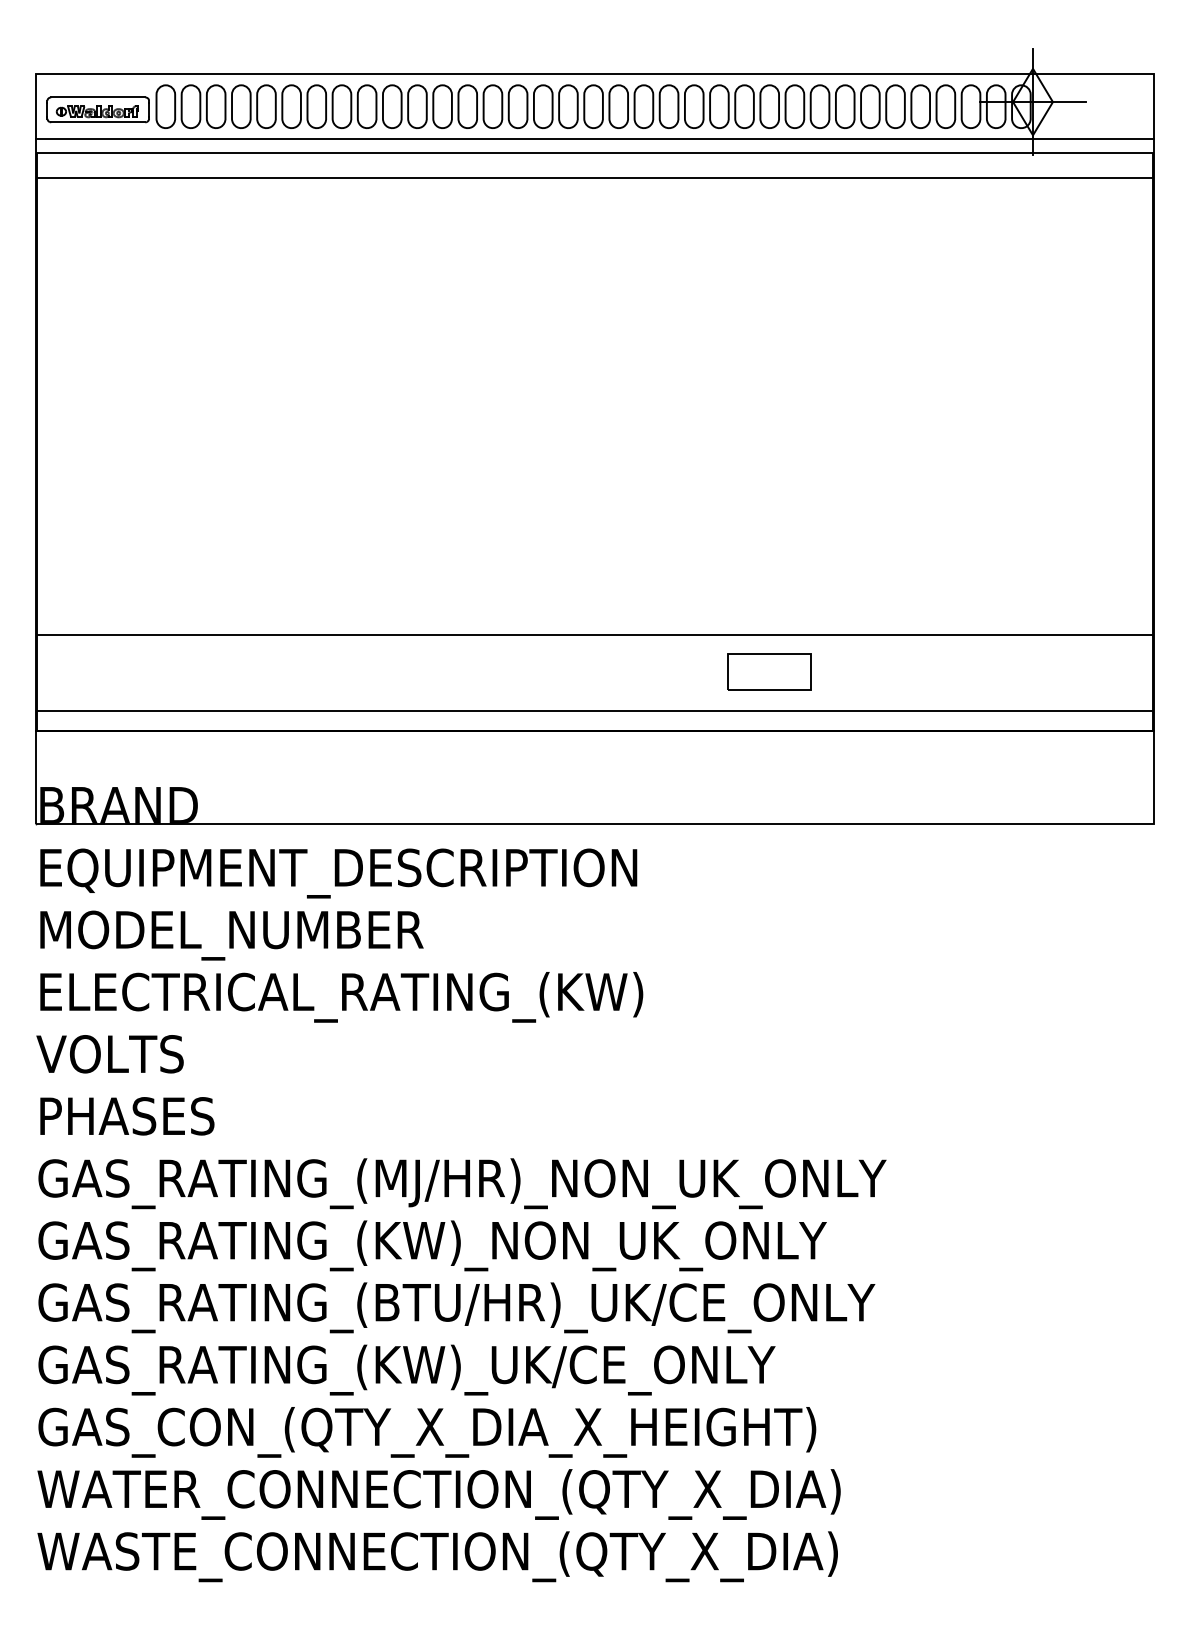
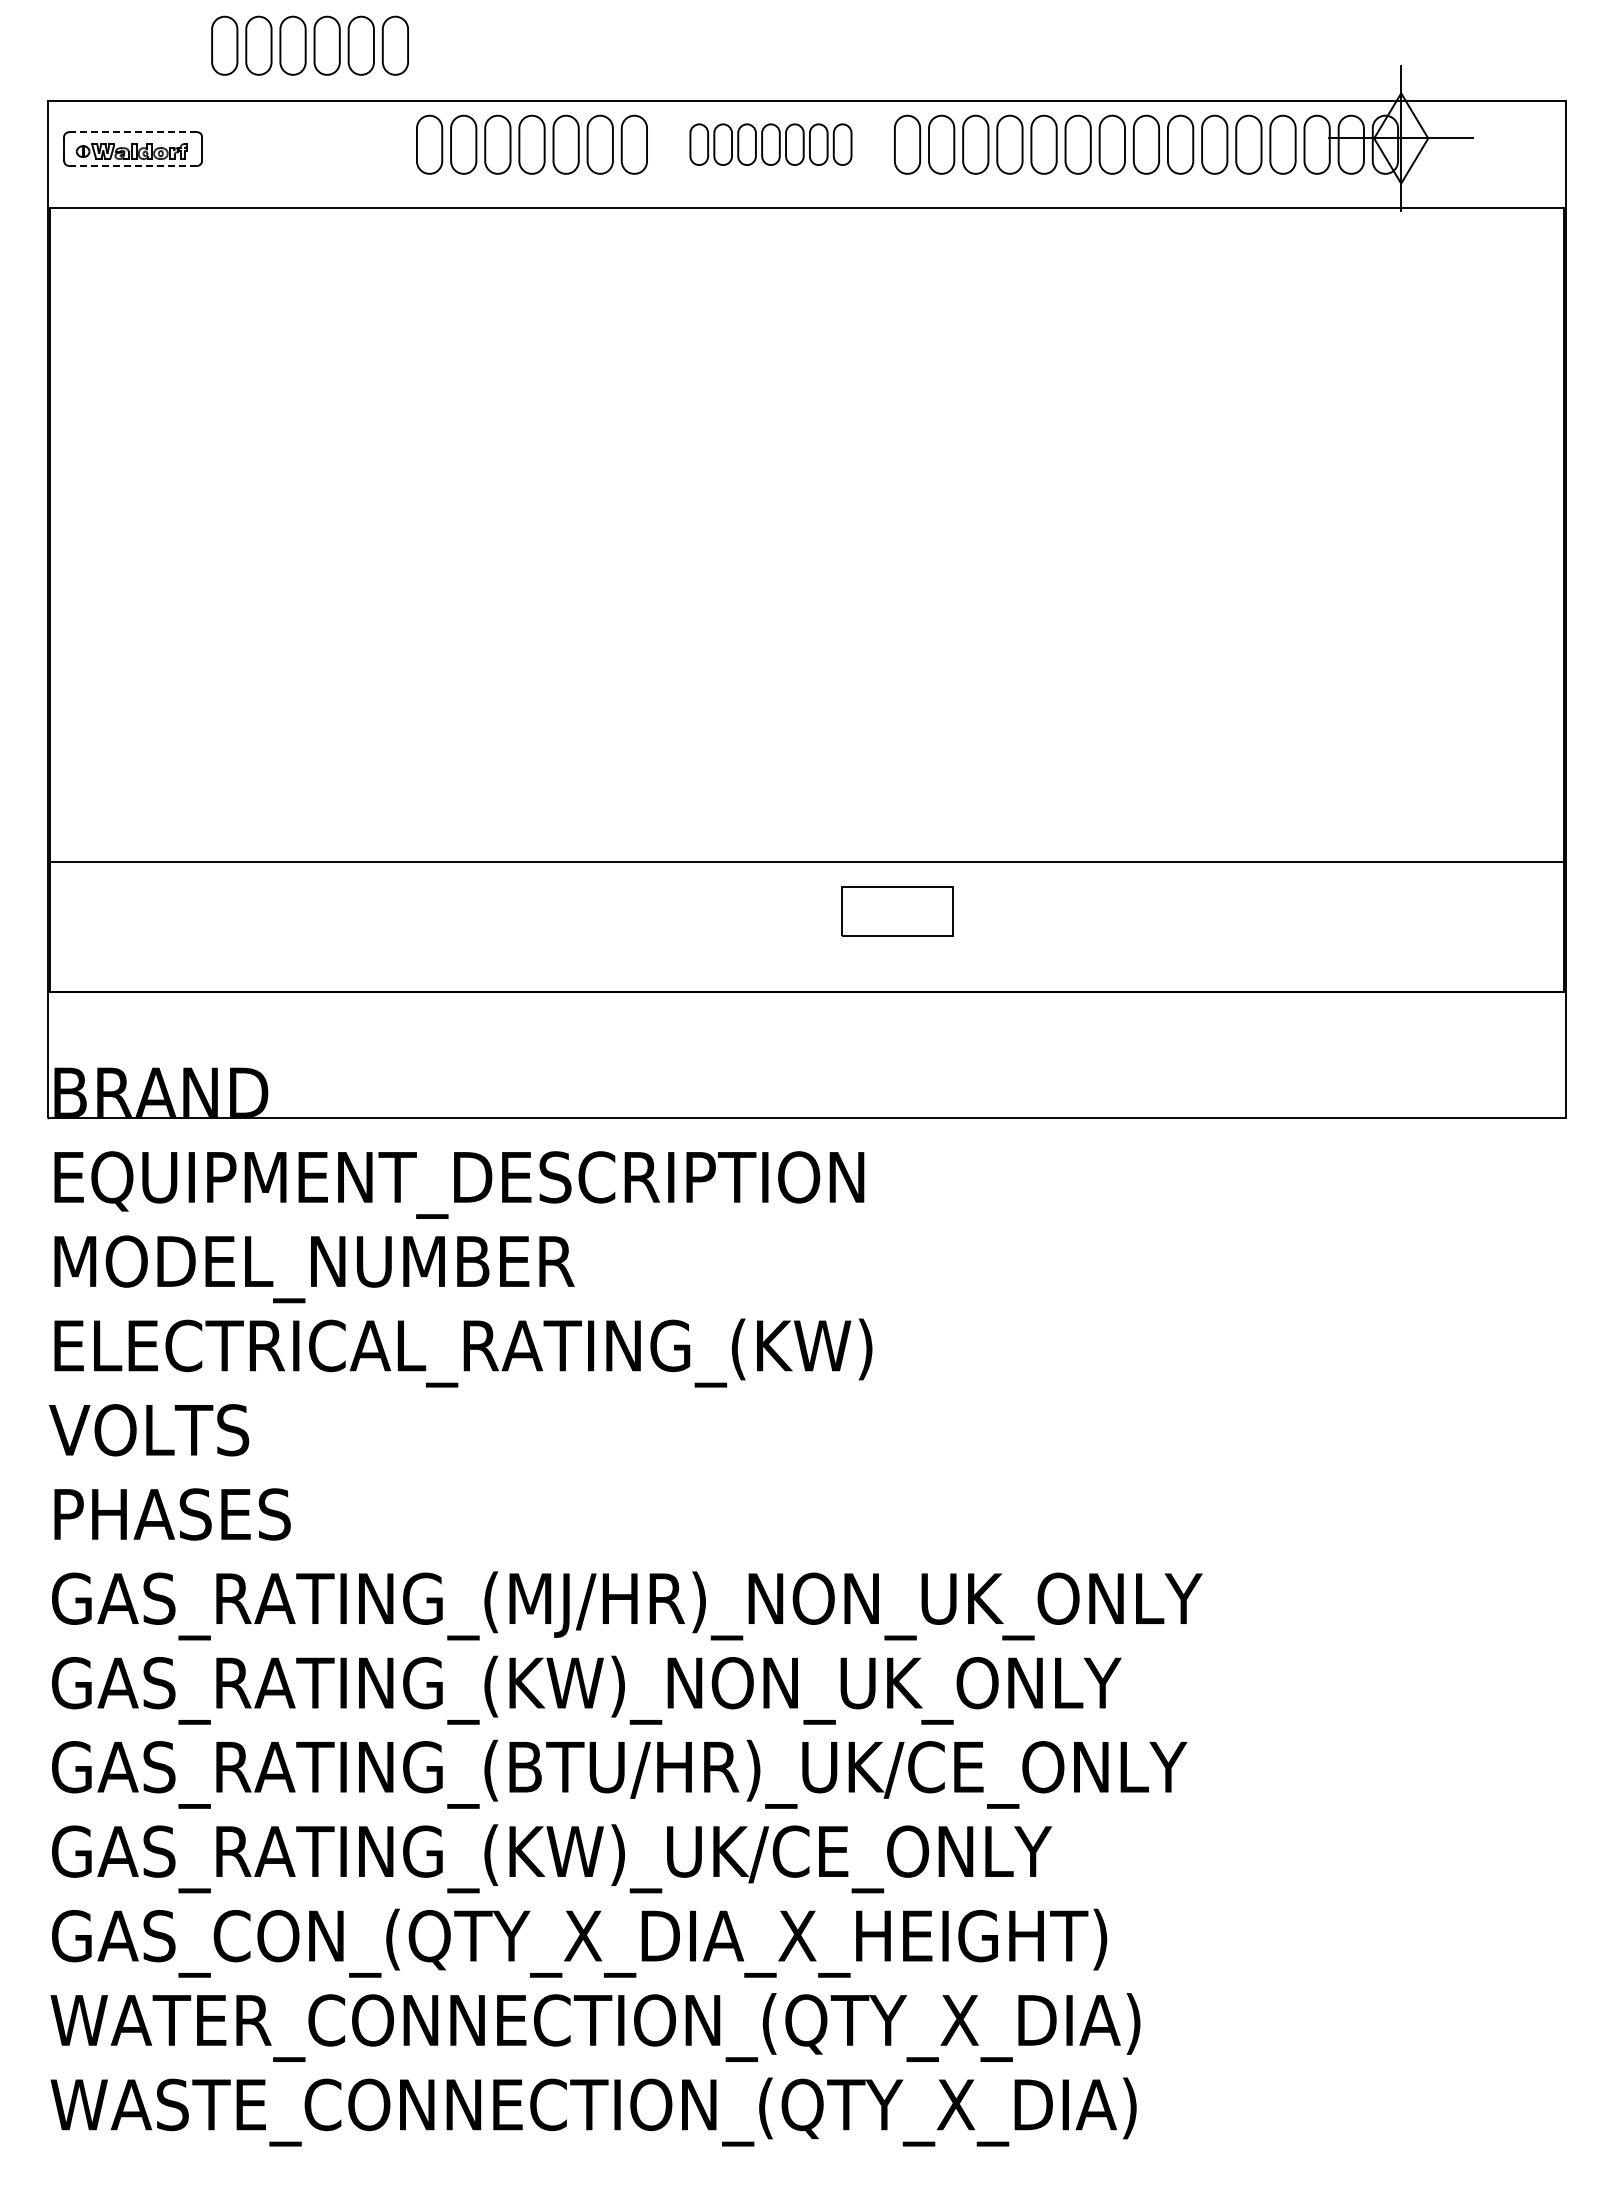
line: (98, 97) -> (133, 132), solid -> dashed
part: (228, 106) -> (309, 45), moved
part: (568, 106) -> (770, 144), size x0.7
line: (98, 121) -> (133, 165), solid -> dashed
line: (594, 139) -> (806, 189), removed
line: (594, 177) -> (806, 240), removed
part: (769, 671) -> (897, 911), moved
line: (594, 710) -> (806, 964), removed

